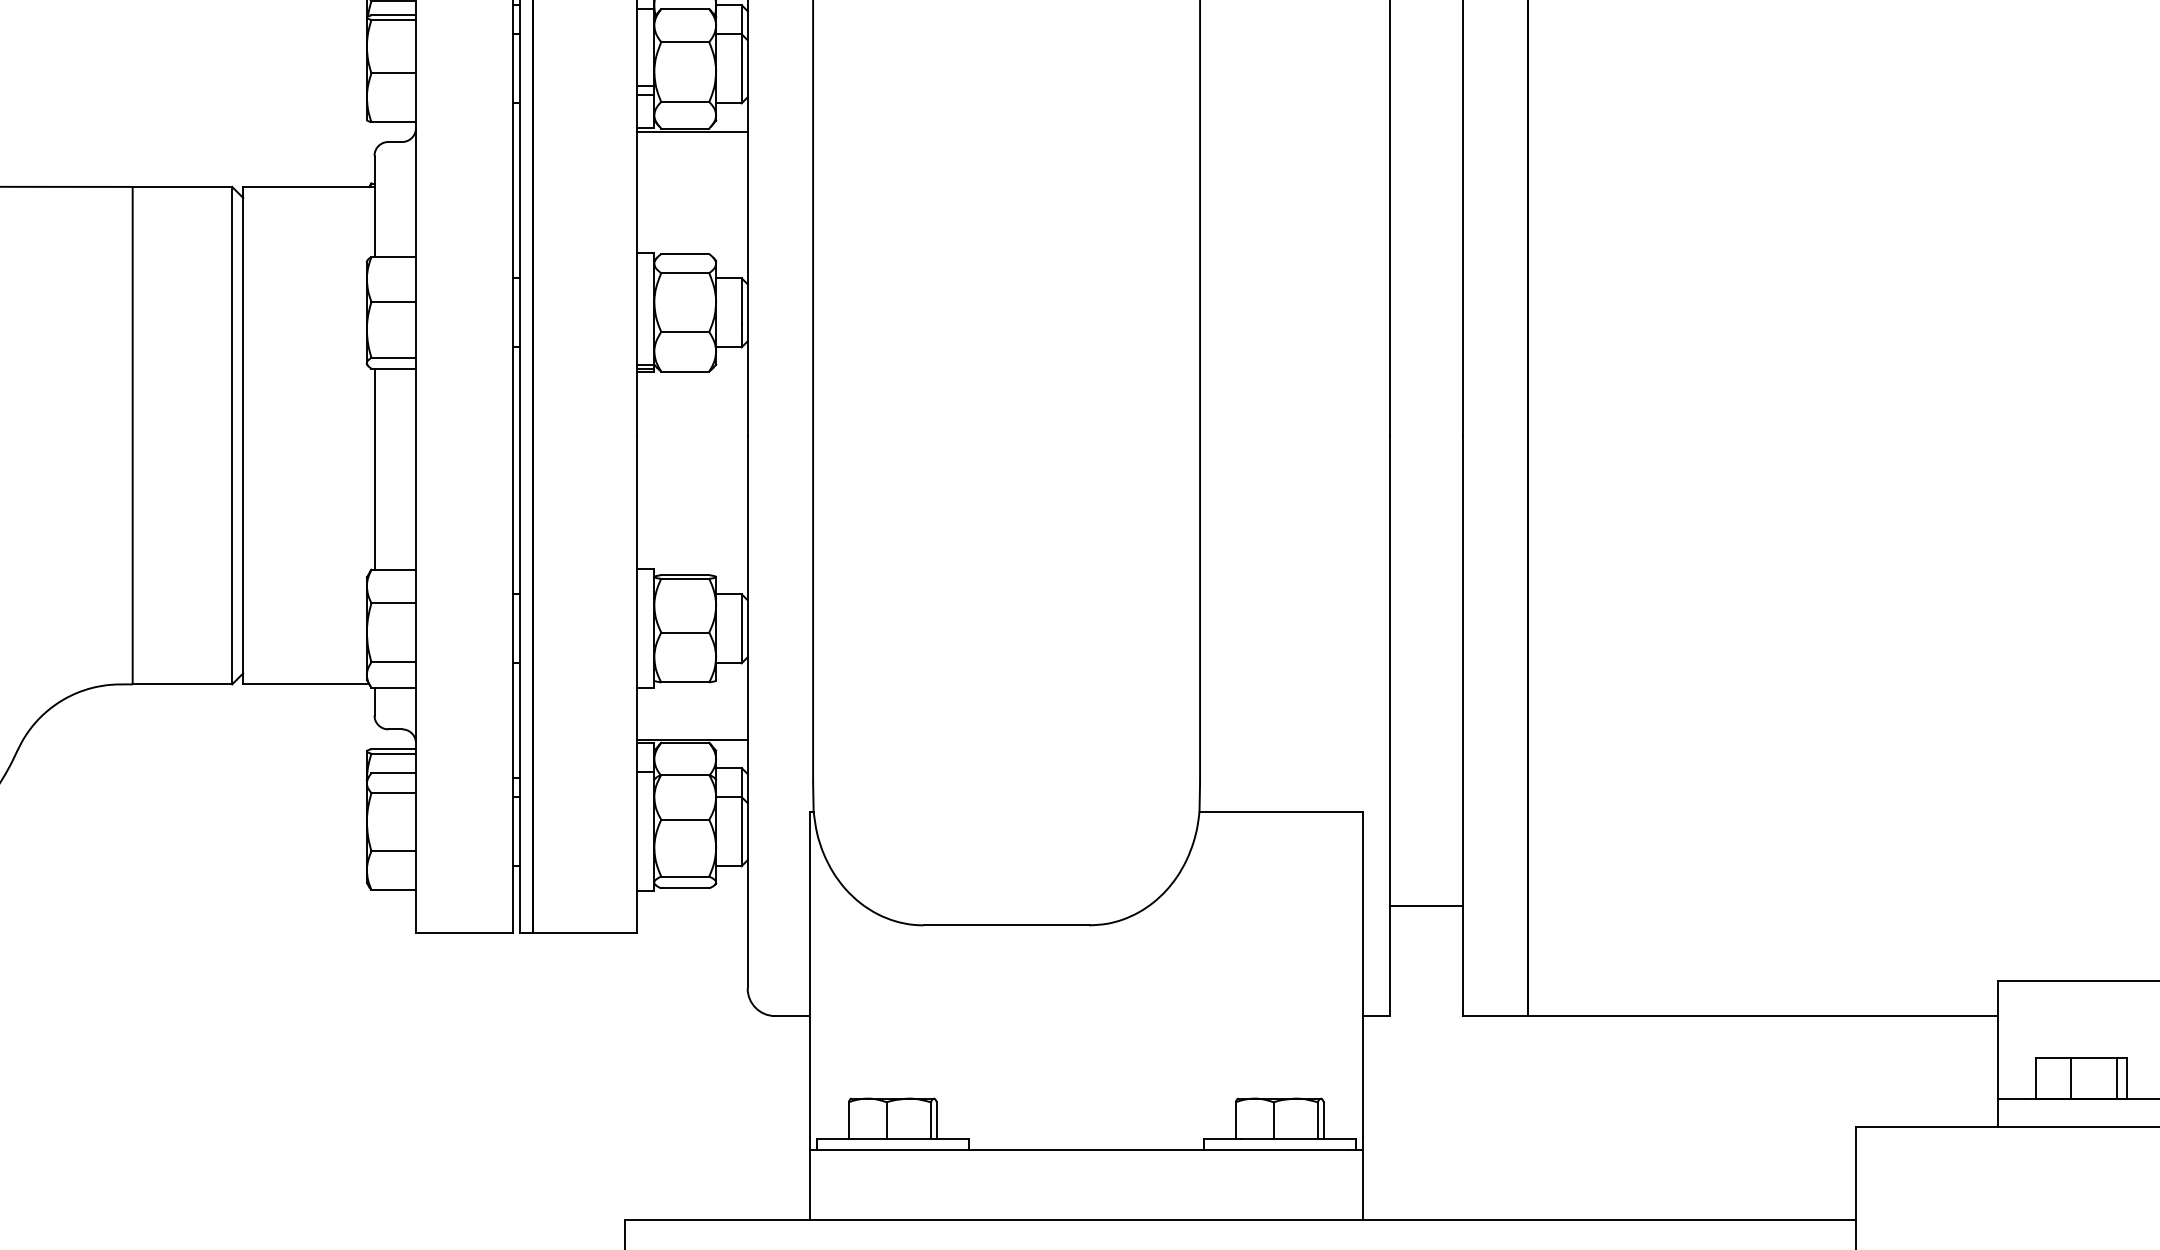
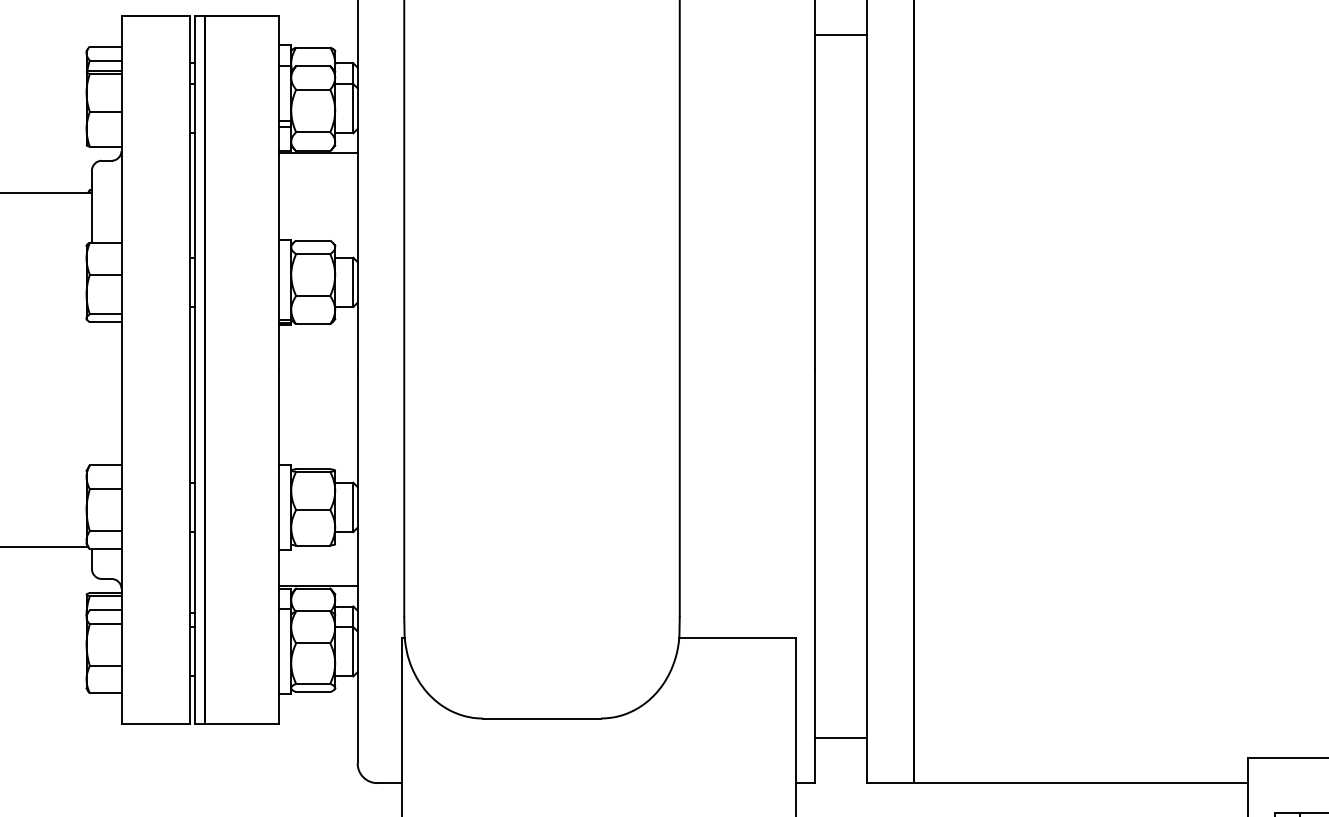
line: (374, 468) -> (91, 393), removed
line: (1425, 905) -> (840, 737), moved

